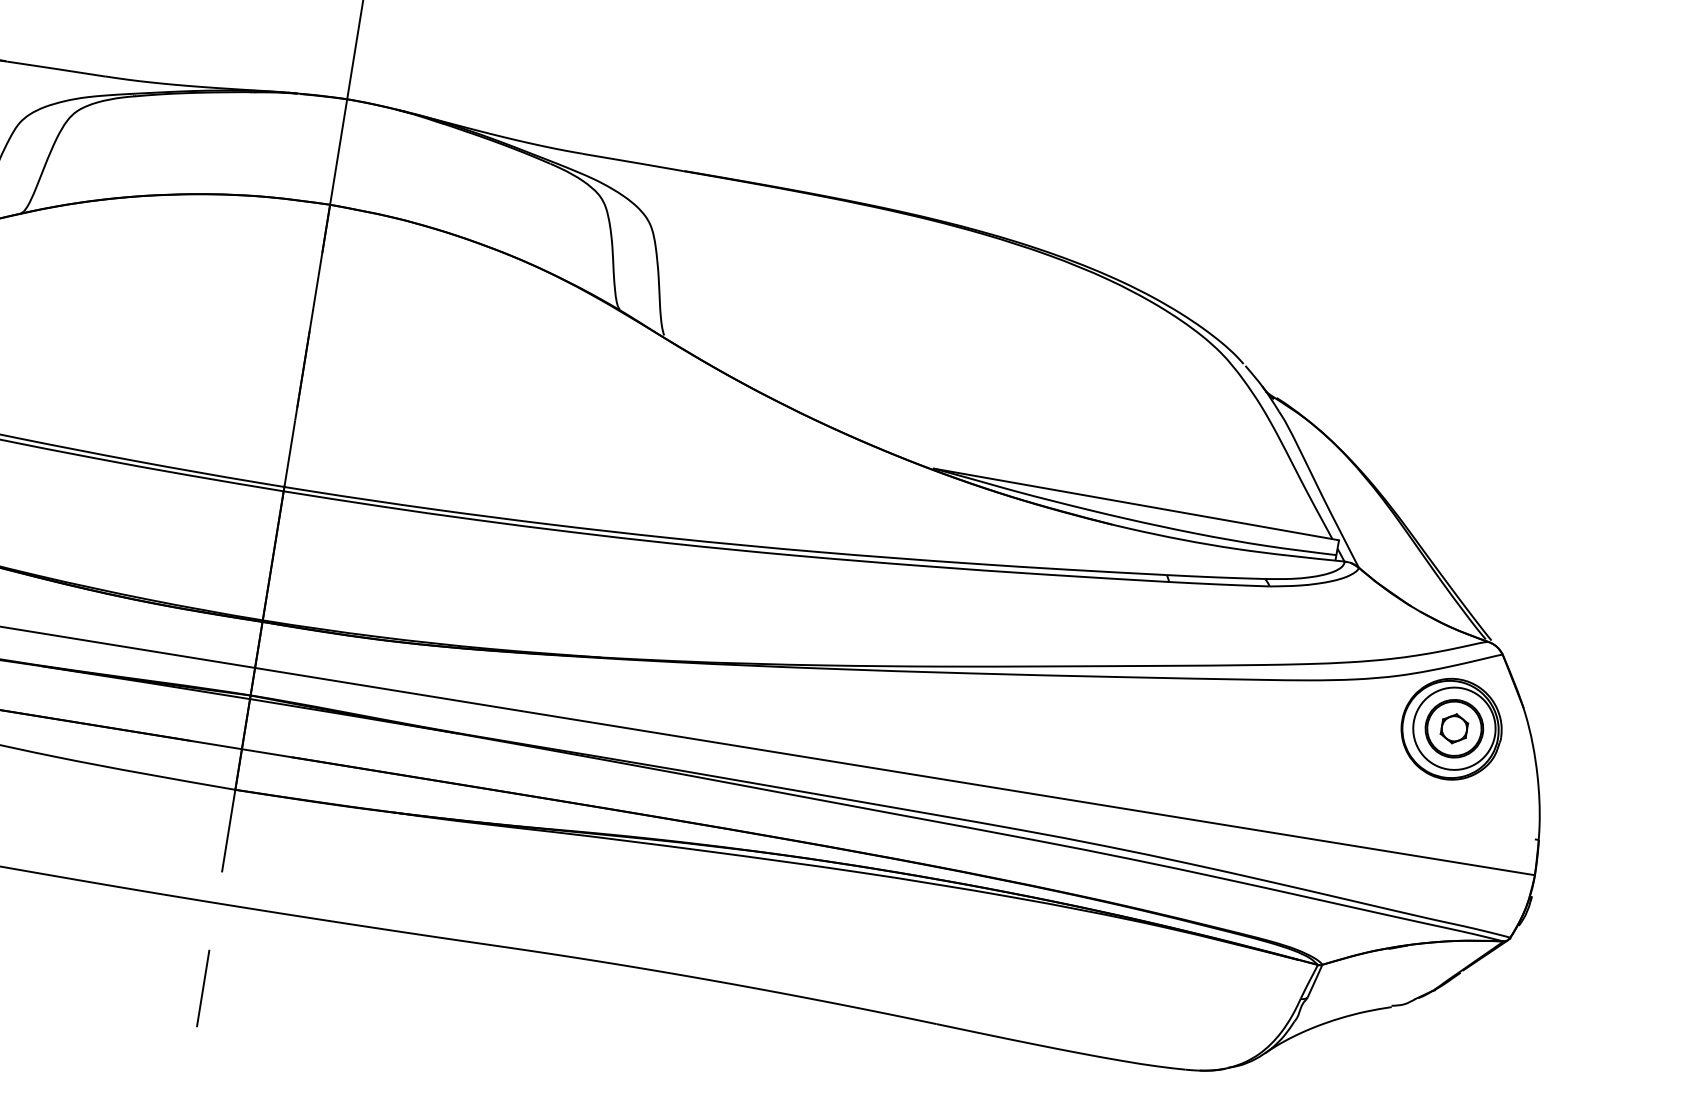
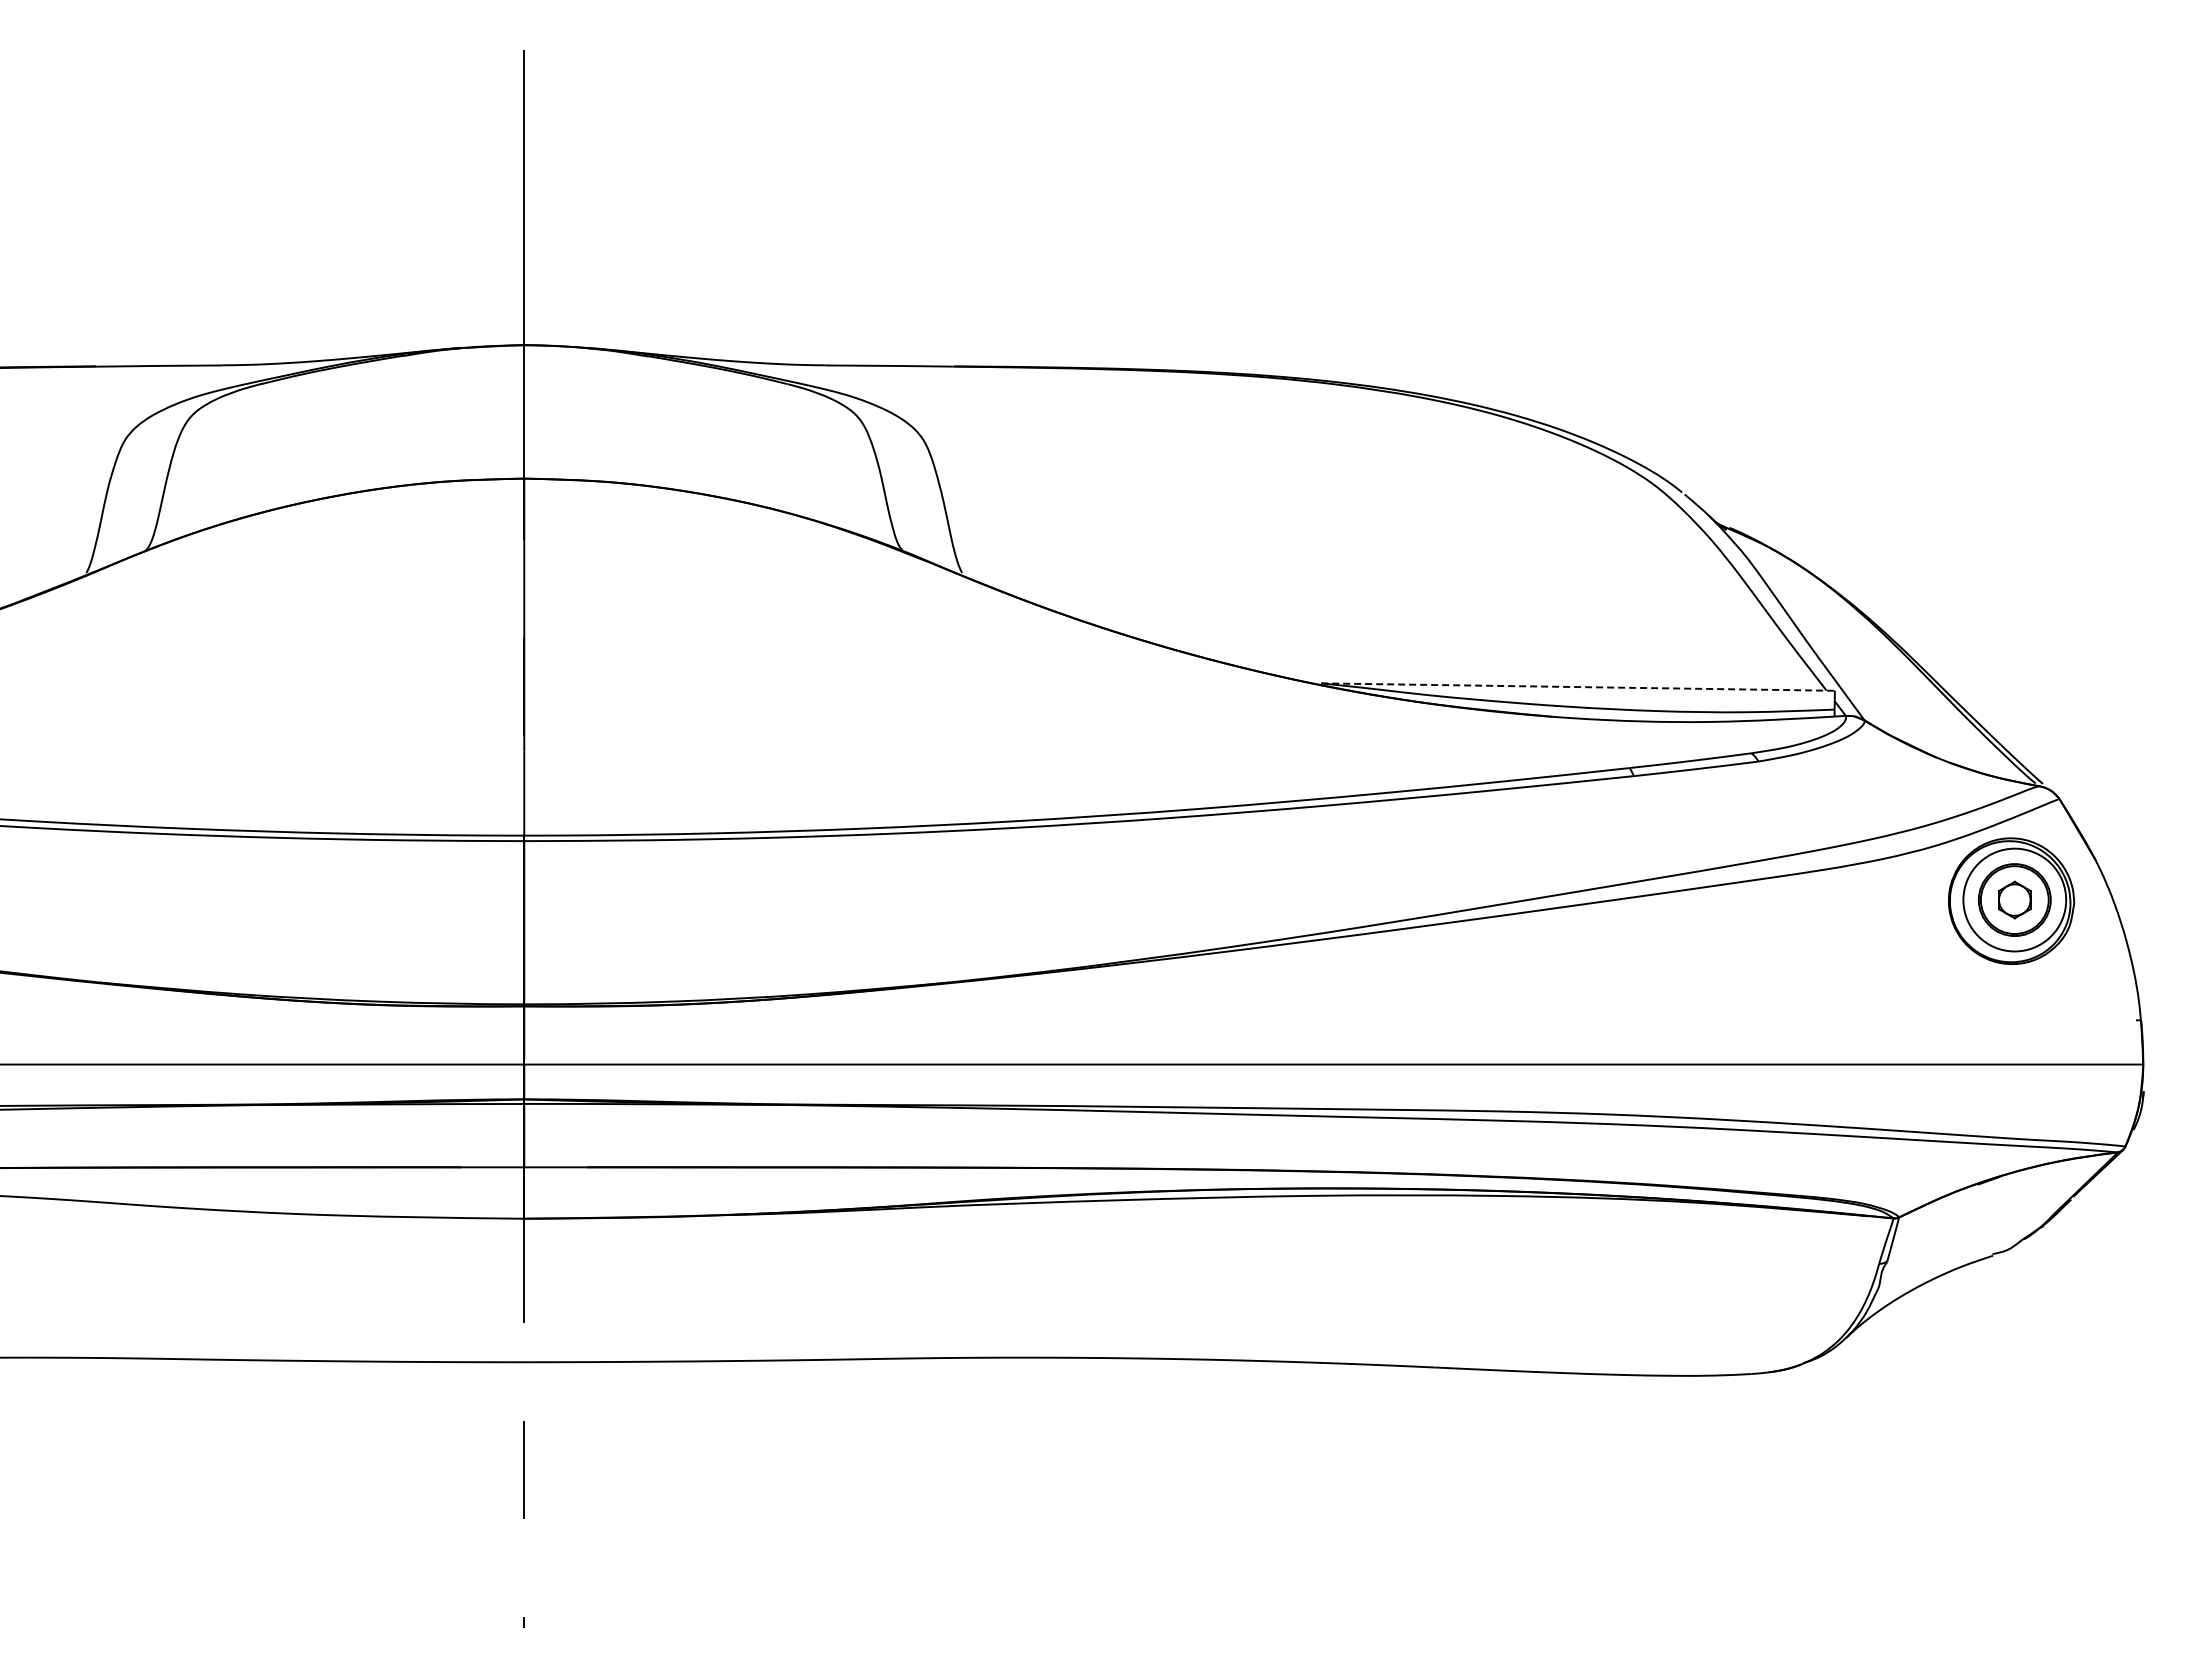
line: (1136, 504) -> (1578, 687), solid -> dashed

